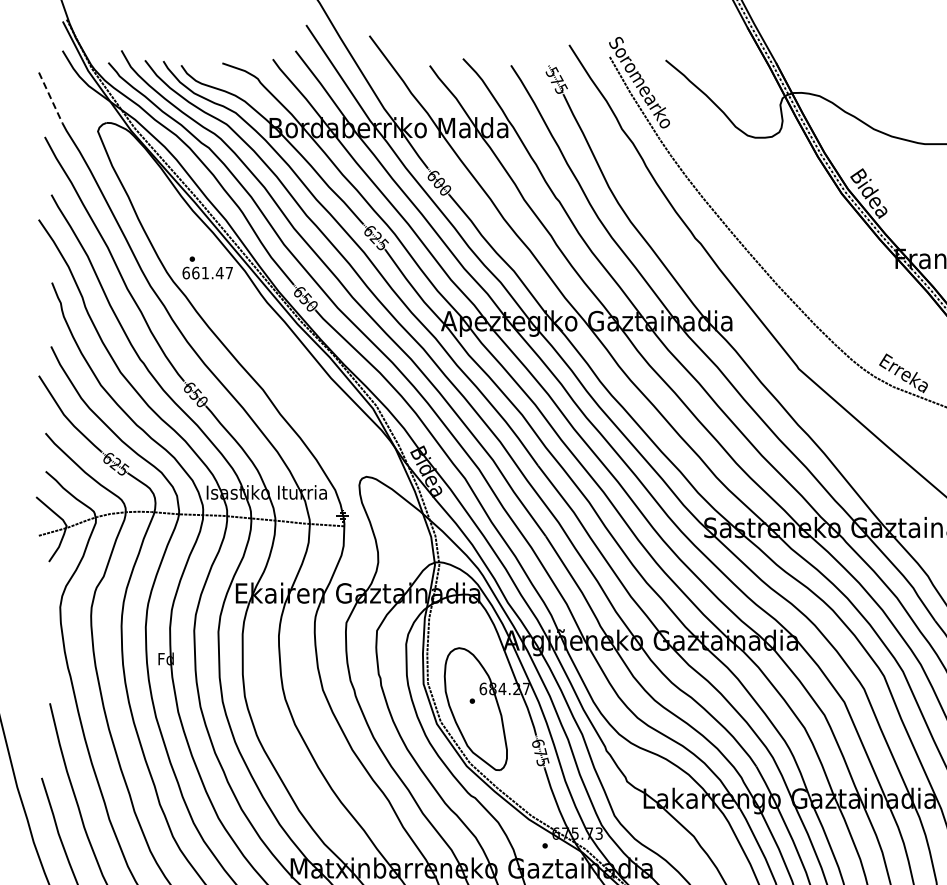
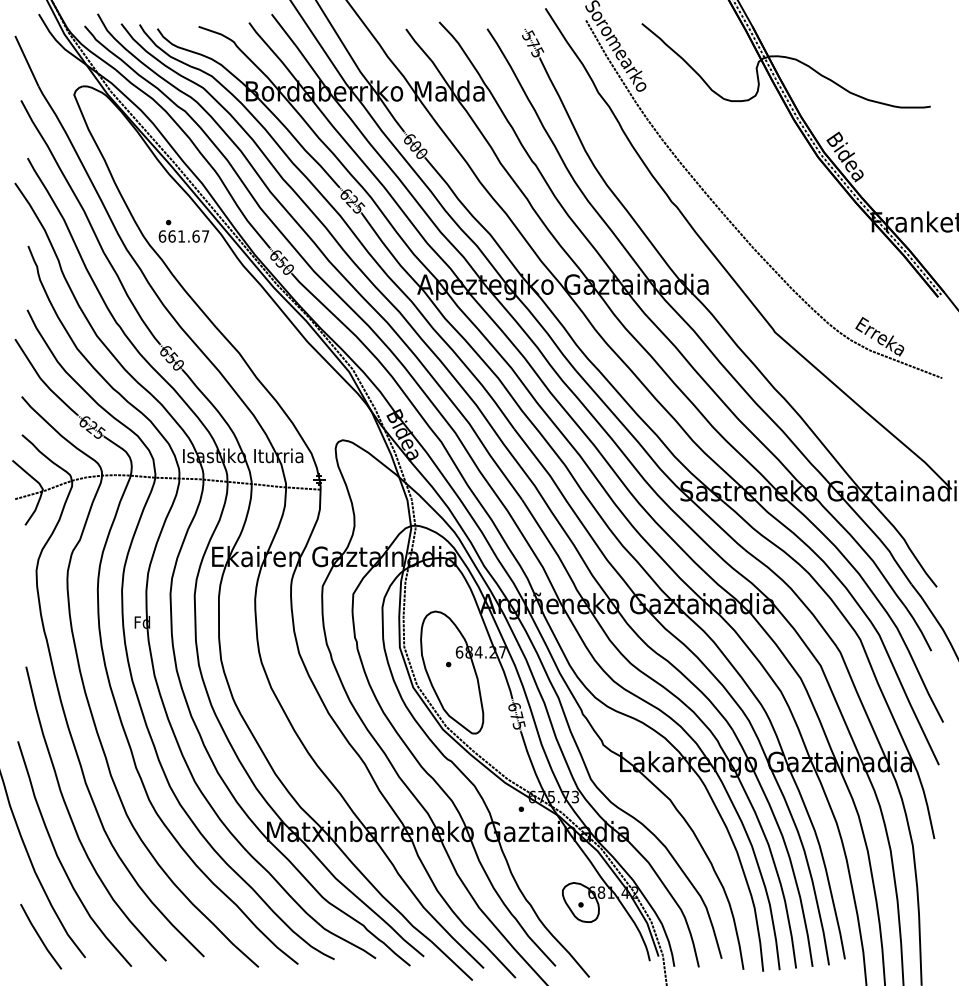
line: (50, 98) -> (26, 61), dashed -> solid
text: (219, 273) -> (195, 236), 661.47 -> 661.67

